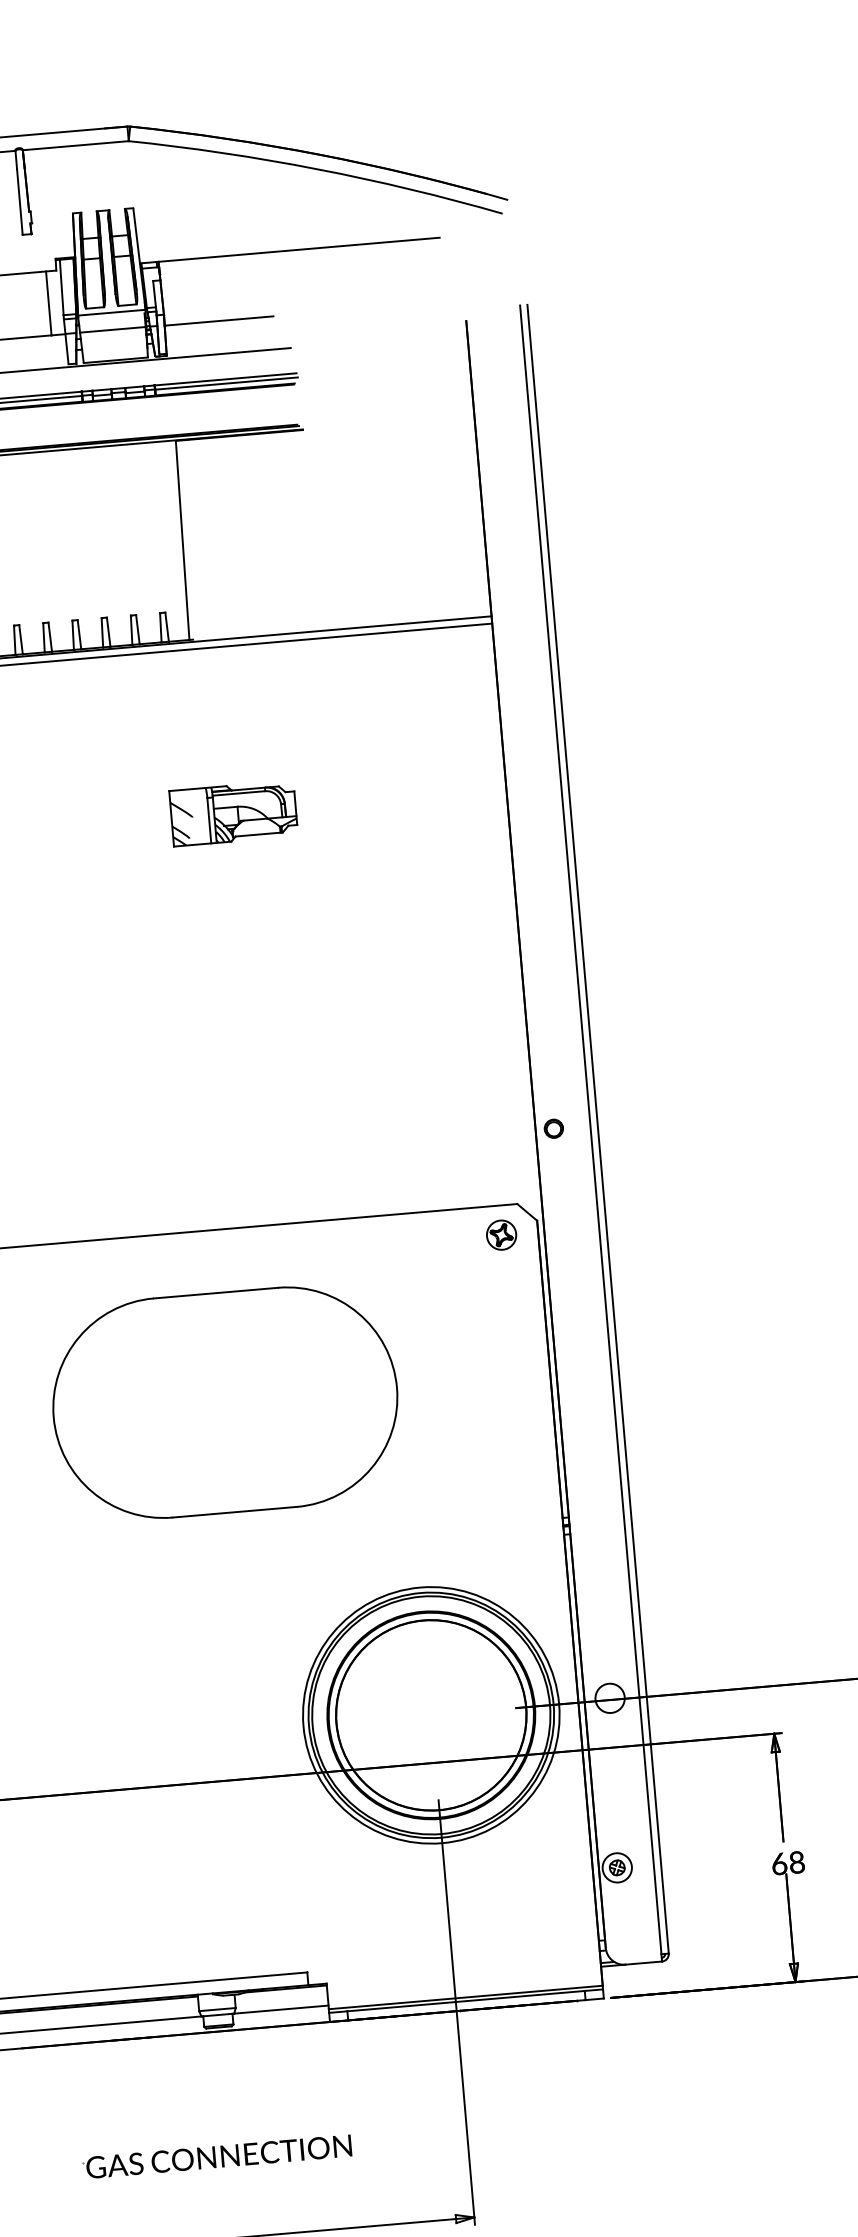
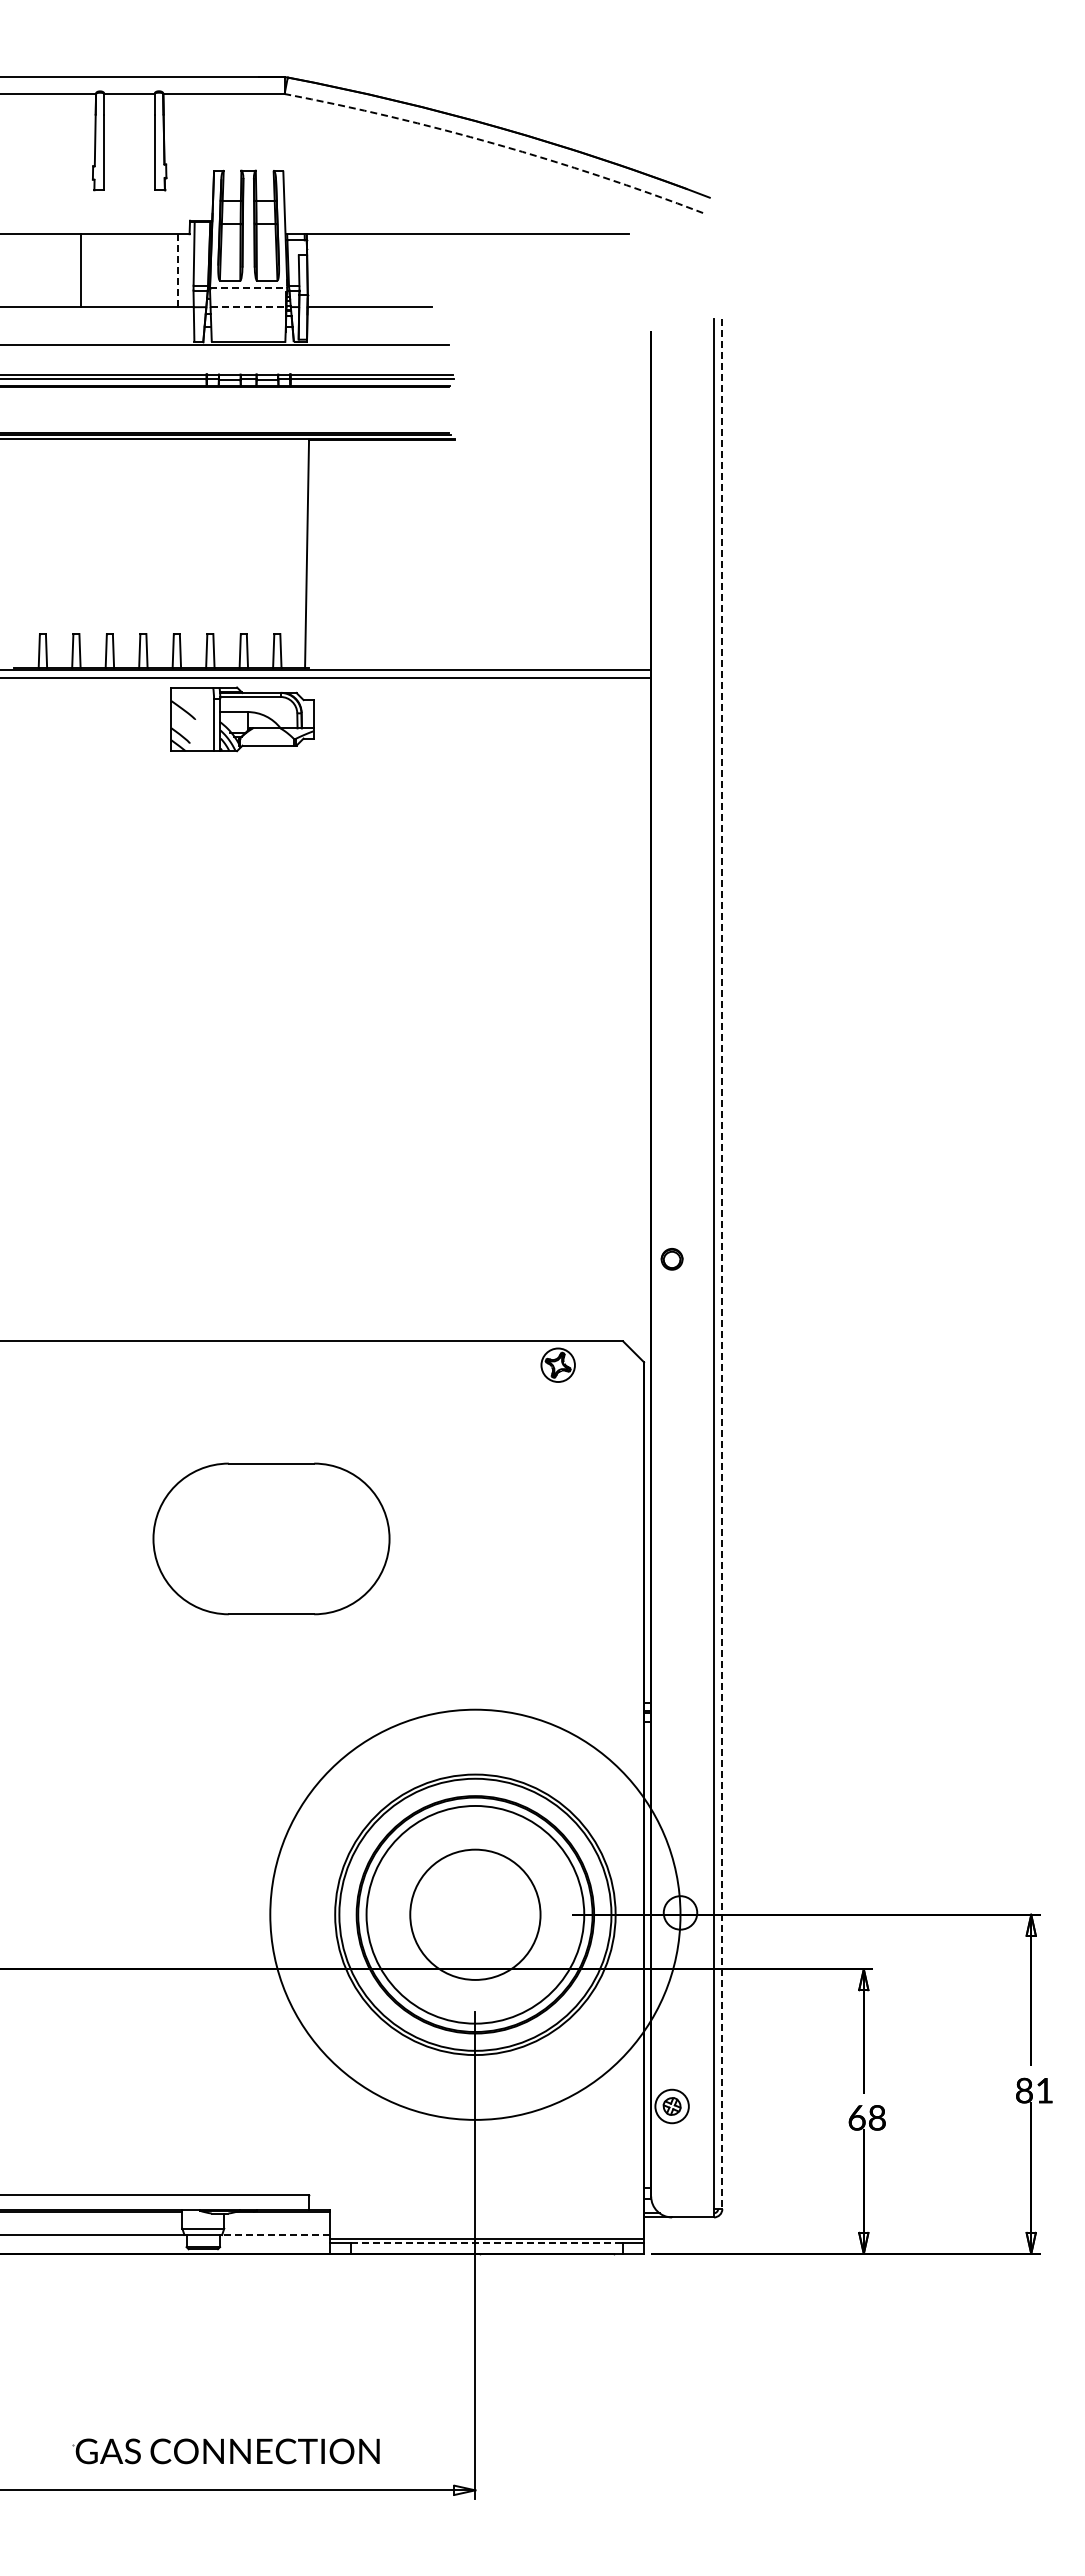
arc: (317, 169) -> (496, 144), solid -> dashed
line: (48, 303) -> (177, 270), solid -> dashed
line: (111, 312) -> (248, 287), solid -> dashed
line: (113, 330) -> (248, 307), solid -> dashed
part: (233, 813) -> (242, 719), moved
line: (598, 1129) -> (722, 1264), solid -> dashed
part: (500, 1234) -> (557, 1364), moved
part: (225, 1402) -> (271, 1538), size x0.6
circle: (430, 1715) -> (474, 1914), size x0.6
circle: (430, 1715) -> (474, 1914), size x1.4
line: (466, 2001) -> (487, 2243), solid -> dashed
line: (280, 2010) -> (274, 2235), solid -> dashed
part: (217, 2157) -> (225, 2451), moved

